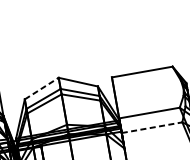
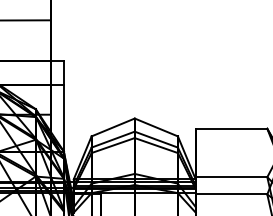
line: (42, 88) -> (113, 127), dashed -> solid
line: (152, 127) -> (231, 194), dashed -> solid

